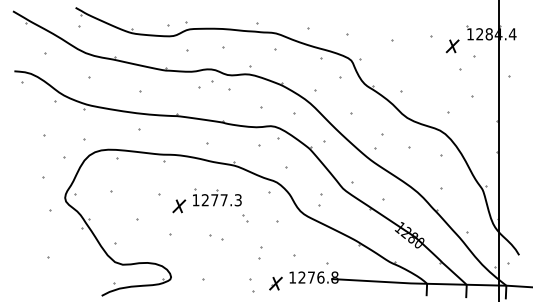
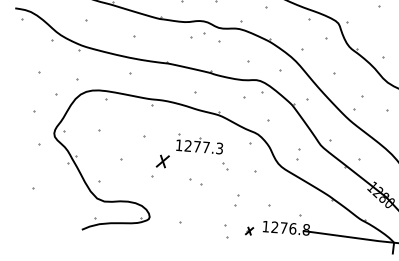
part: (179, 206) -> (163, 161), moved
part: (275, 283) -> (249, 231), size x0.6

